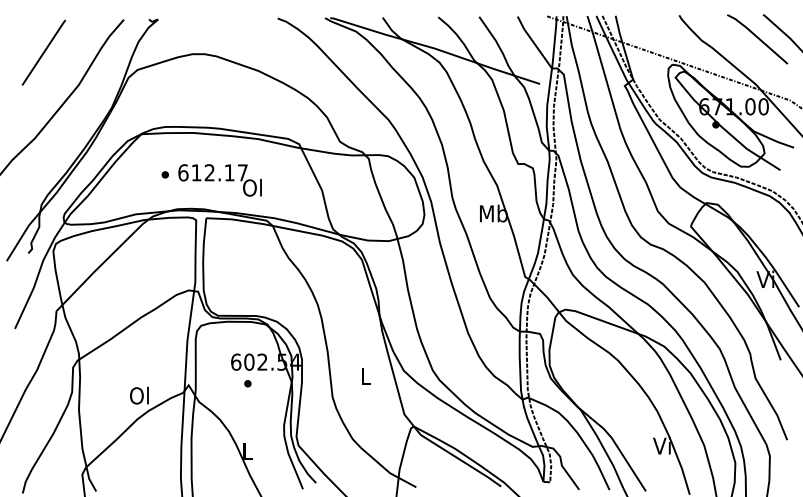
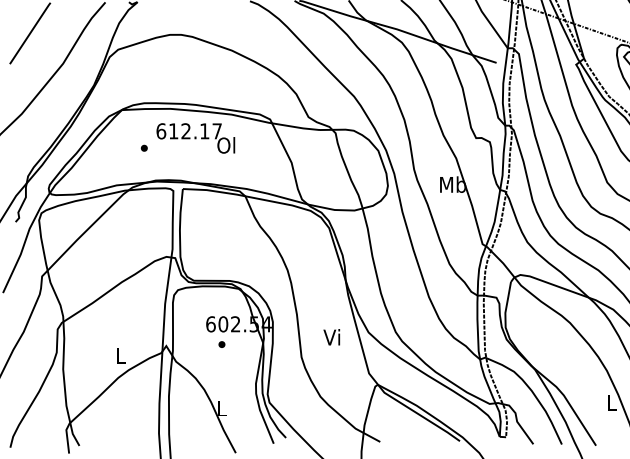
text: (219, 180) -> (195, 138), moved
text: (364, 375) -> (331, 336), L -> Vi
text: (139, 395) -> (120, 355), Ol -> L
text: (661, 445) -> (610, 402), Vi -> L

